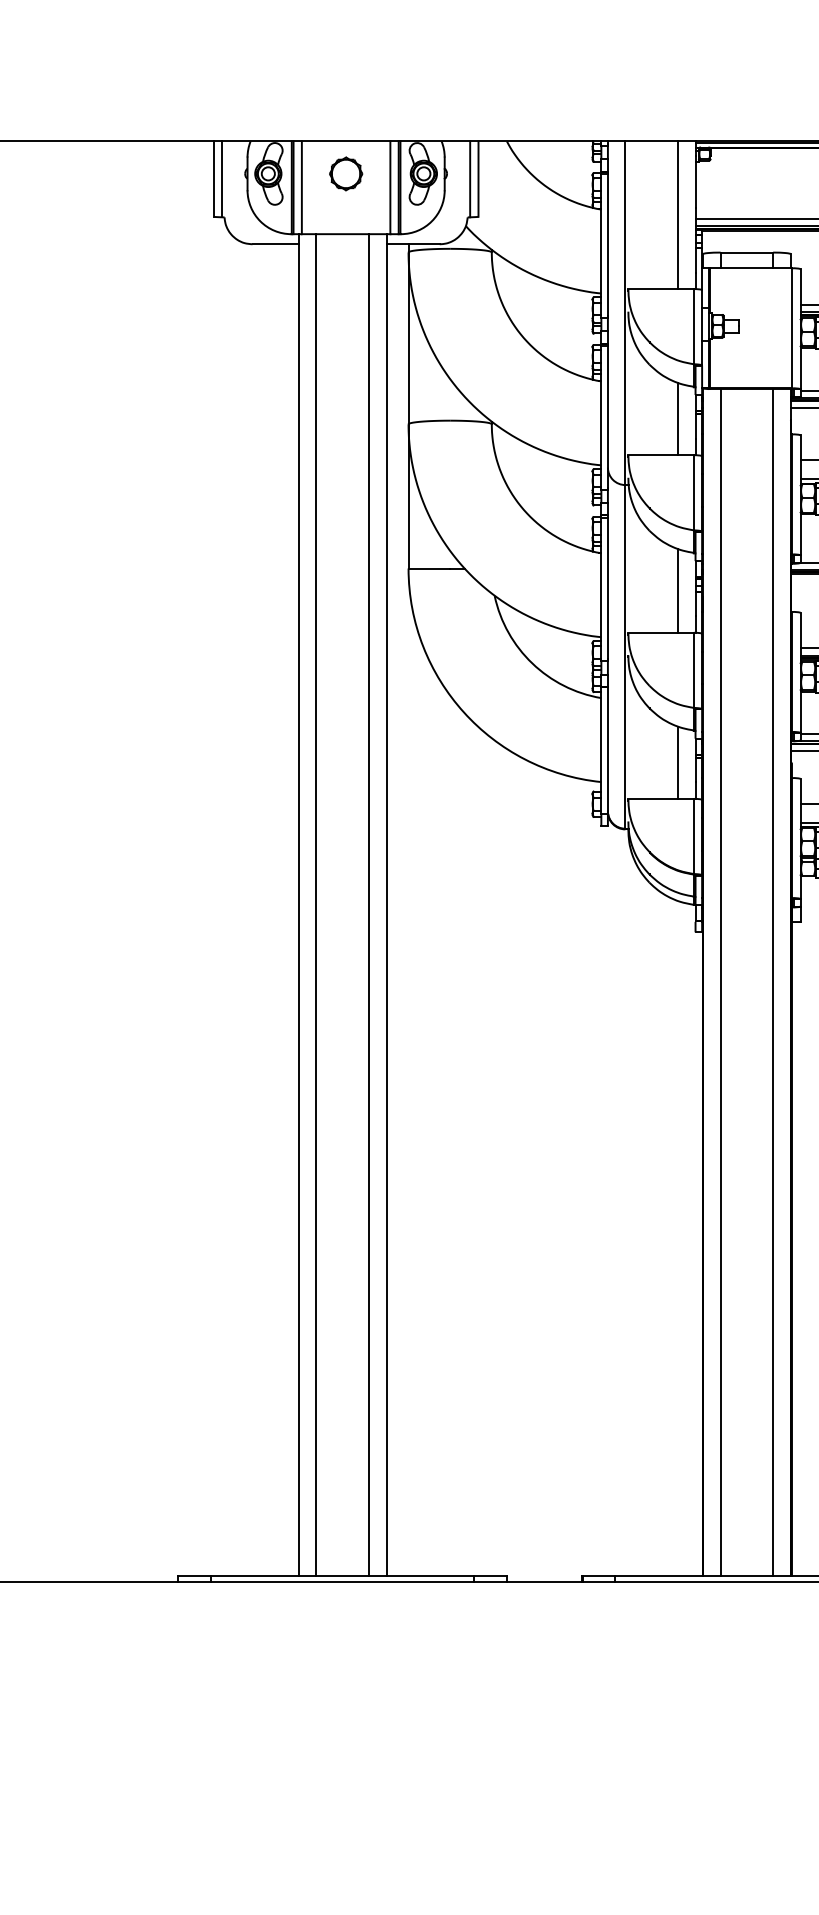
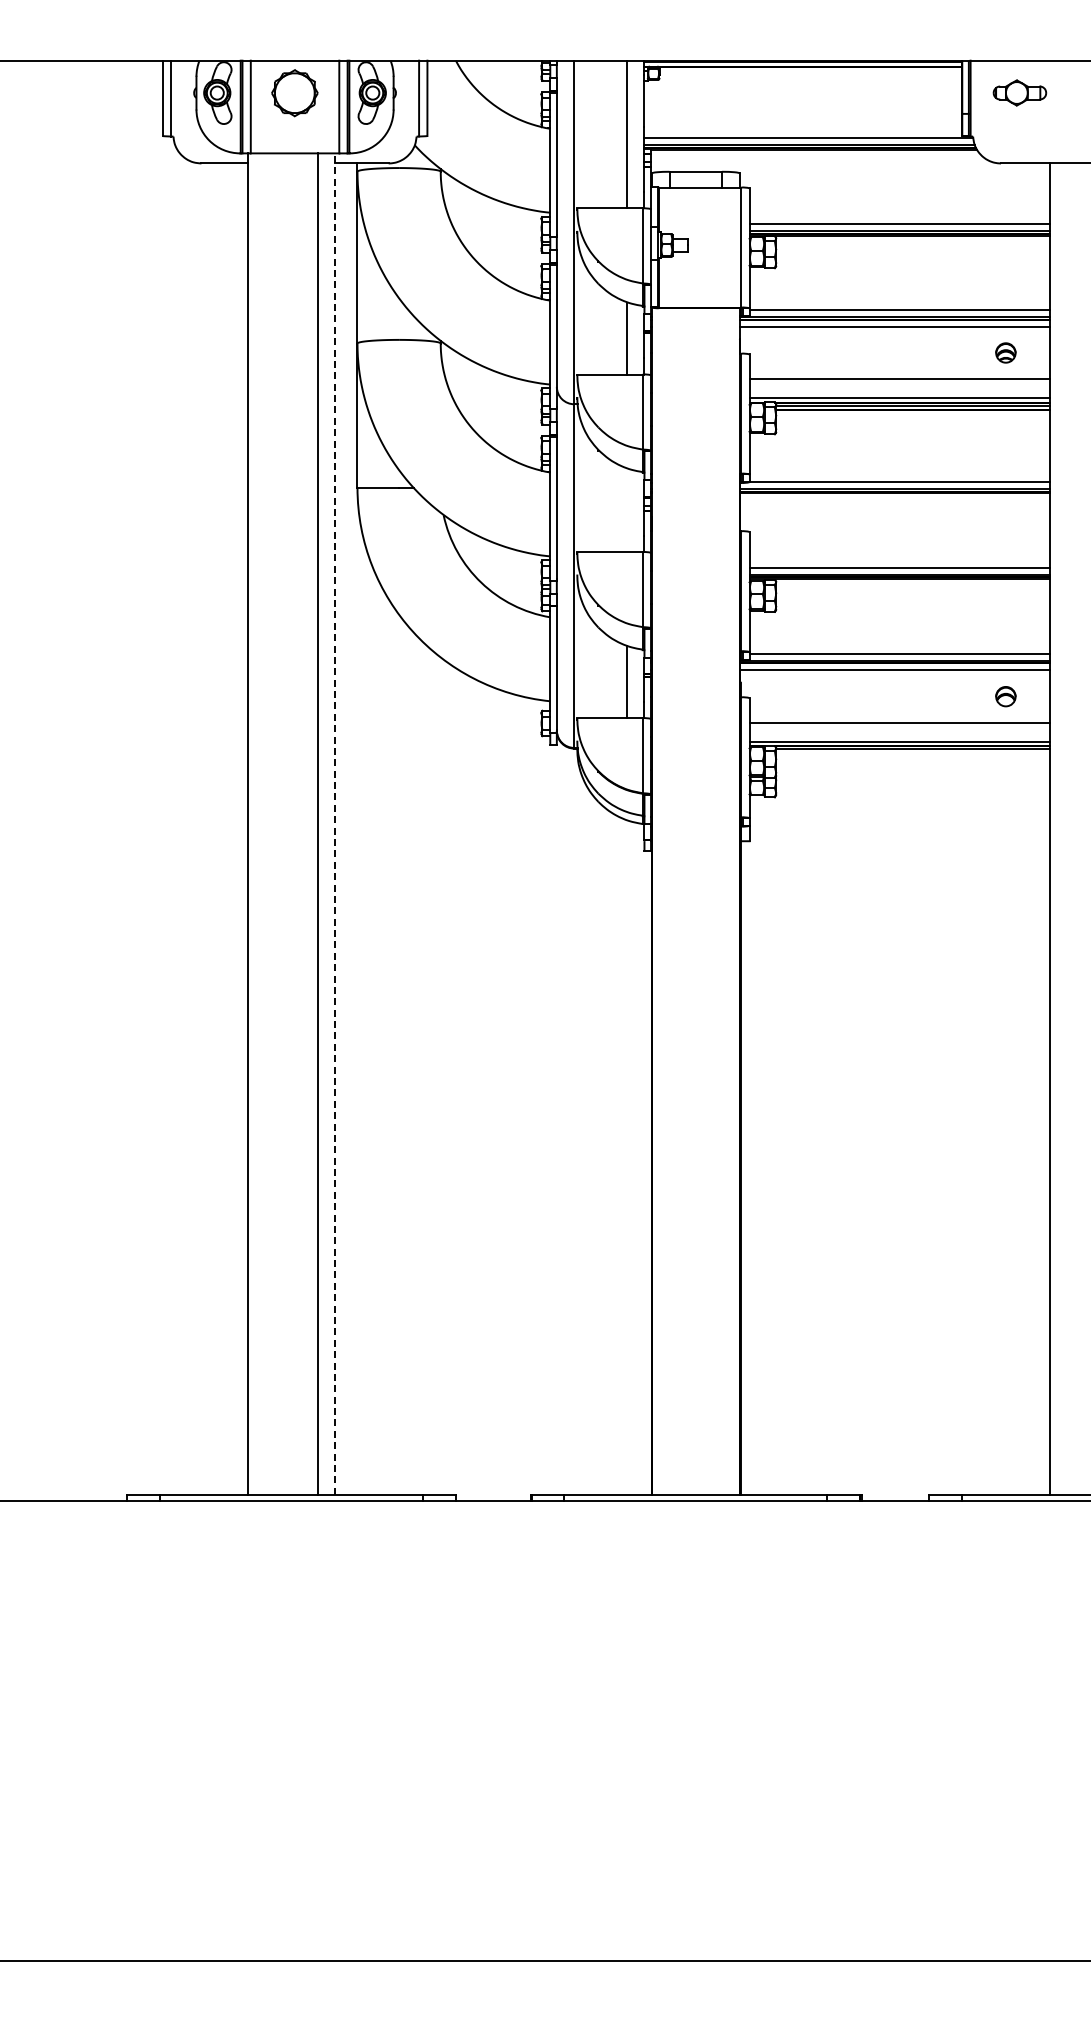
part: (346, 173) -> (295, 92), size x1.4
line: (677, 591) -> (626, 510), removed
line: (316, 904) -> (265, 823), removed
line: (386, 905) -> (335, 824), solid -> dashed
line: (720, 982) -> (669, 901), removed
line: (773, 982) -> (722, 901), removed

